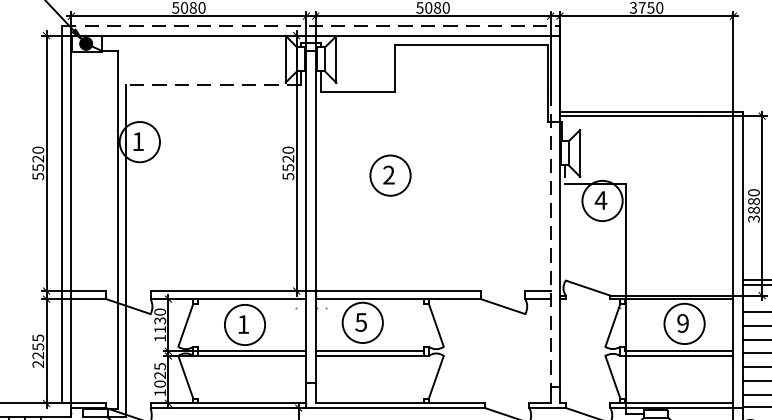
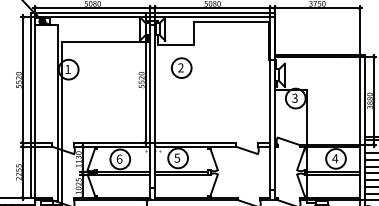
line: (312, 25) -> (153, 12), dashed -> solid
line: (212, 84) -> (104, 41), dashed -> solid
part: (390, 174) -> (181, 67), moved
text: (599, 198) -> (294, 97), 4 -> 3
line: (551, 239) -> (270, 117), dashed -> solid
text: (243, 323) -> (119, 158), 1 -> 6
text: (683, 323) -> (335, 158), 9 -> 4

